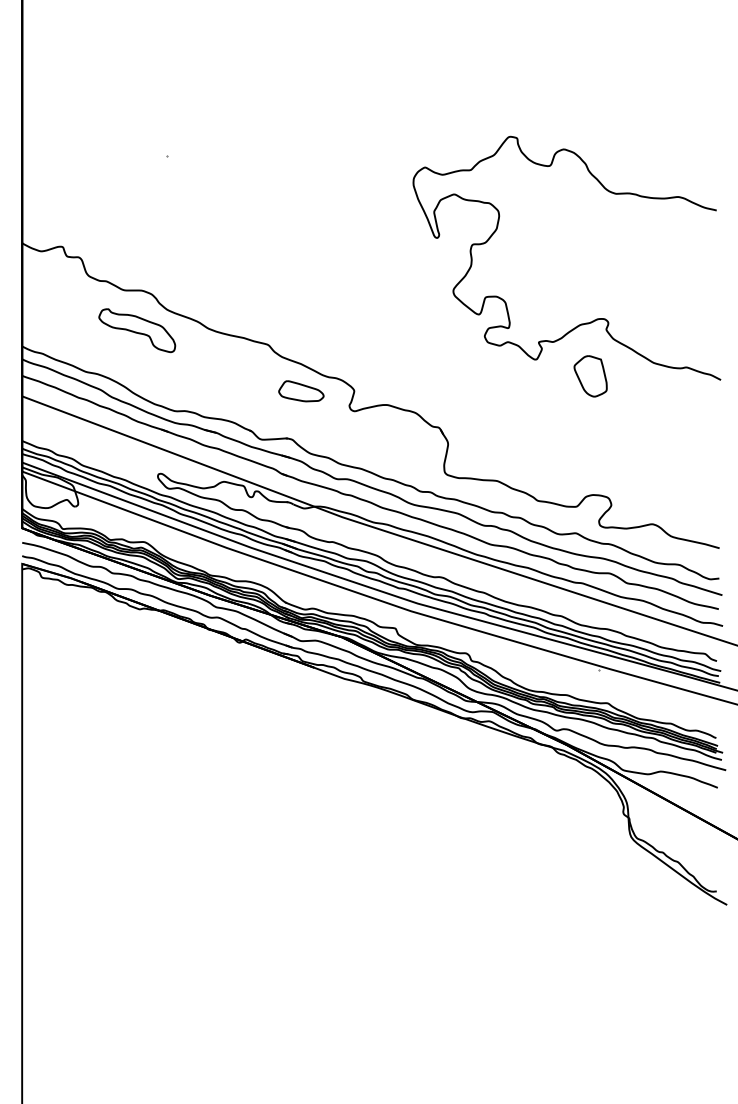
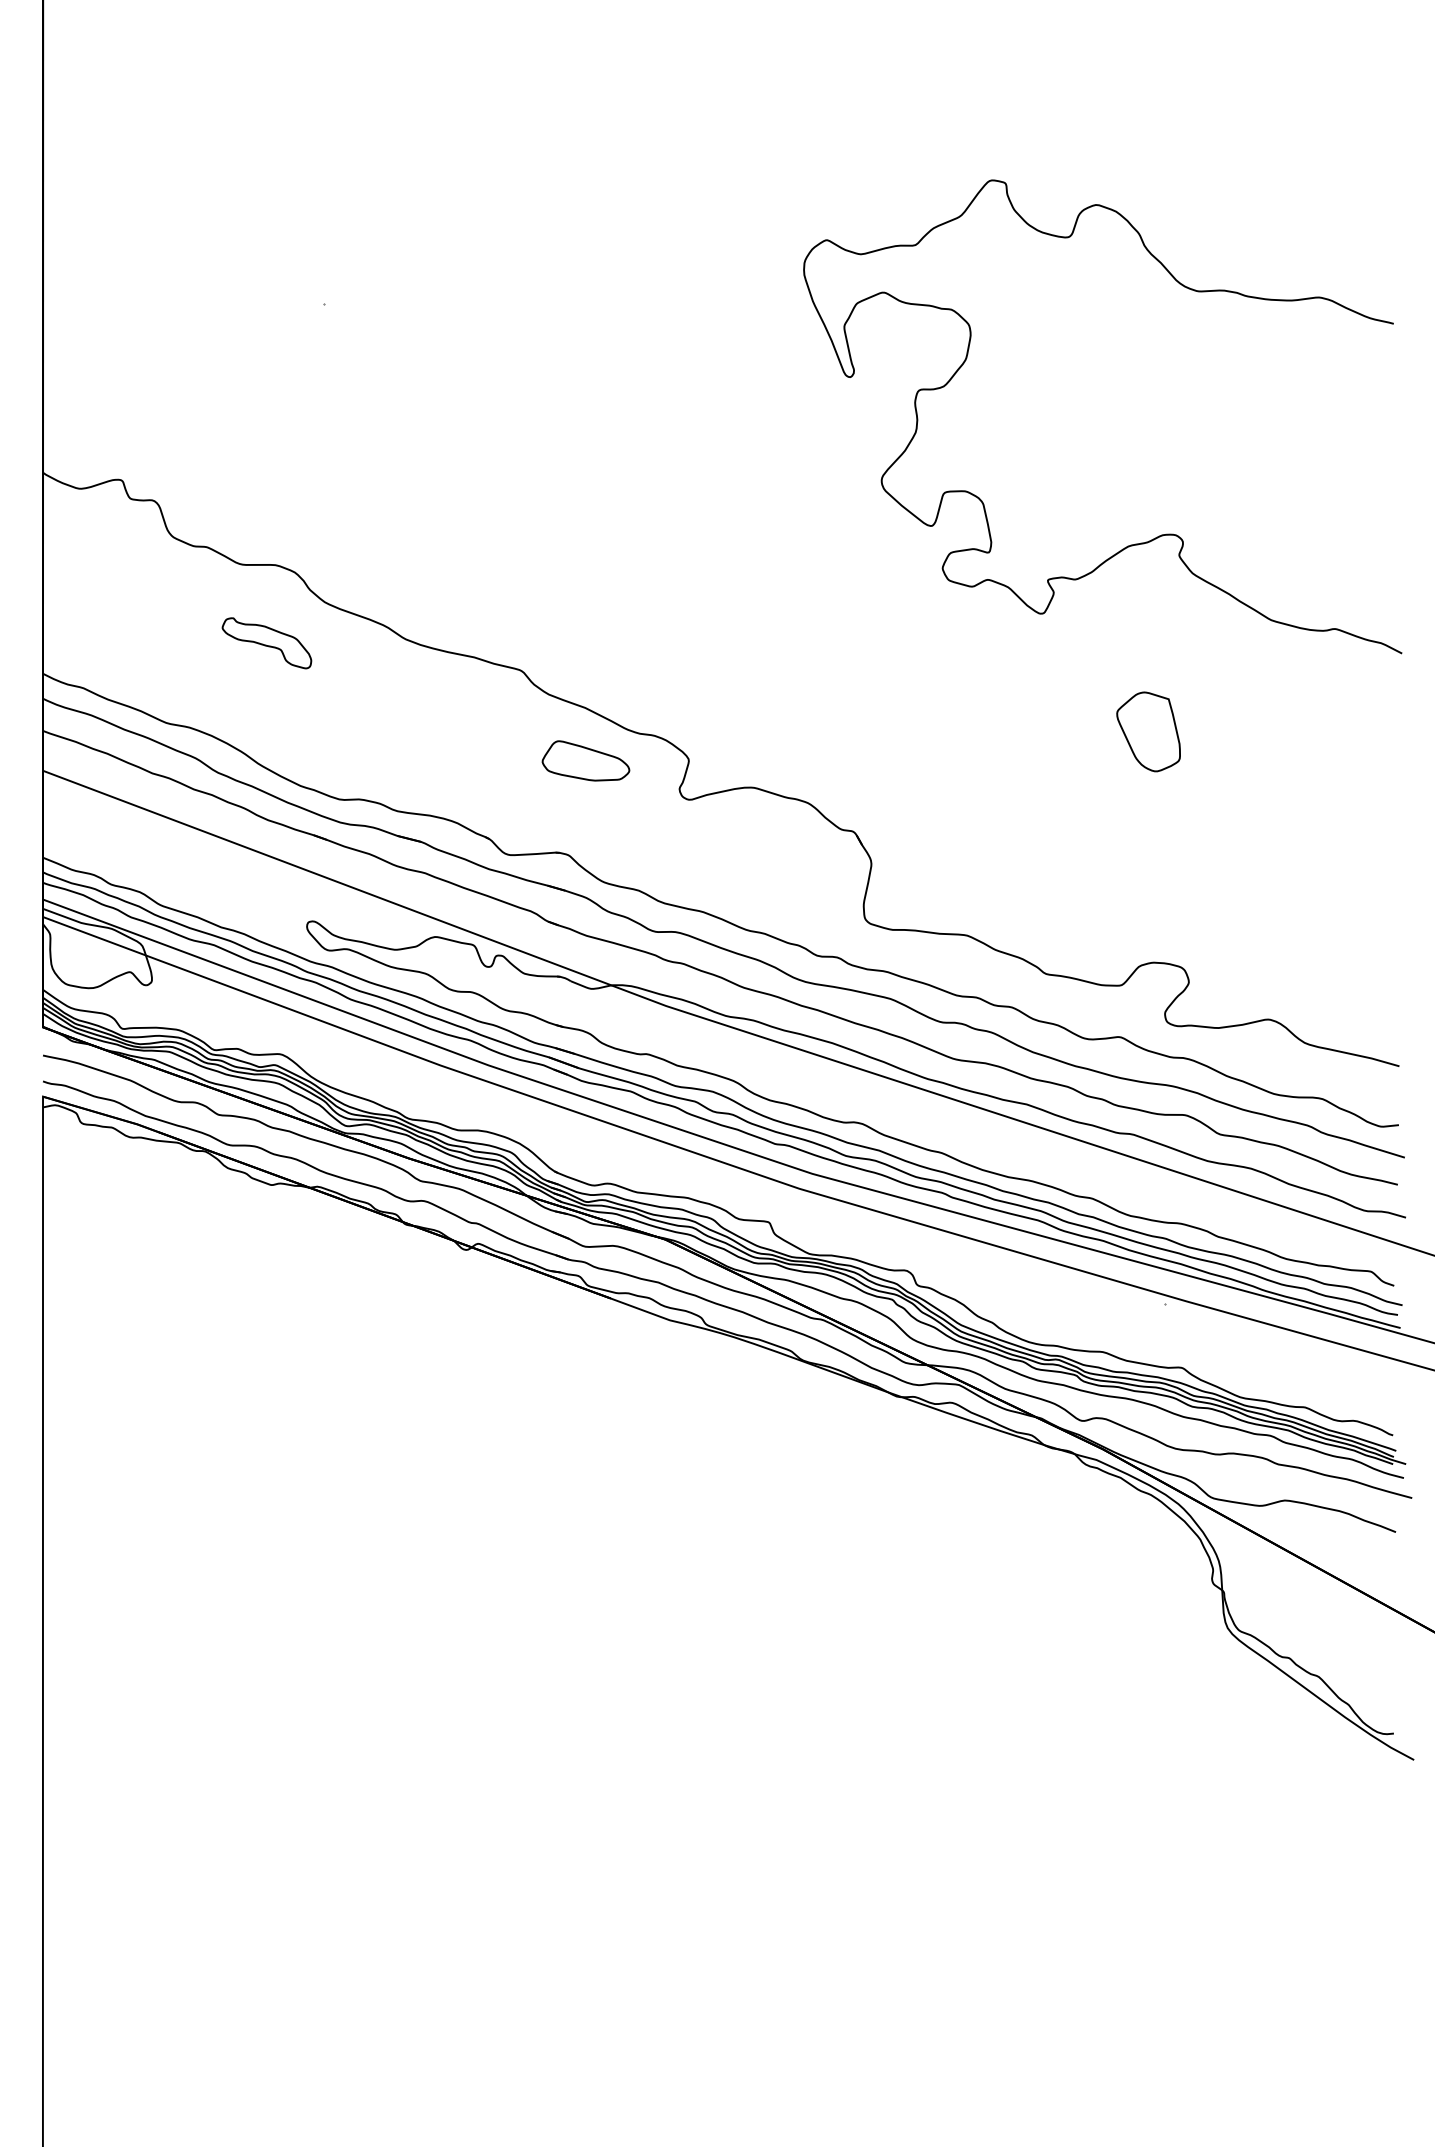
curve: (581, 323) -> (1130, 543), moved
part: (137, 330) -> (267, 642), size x0.6

